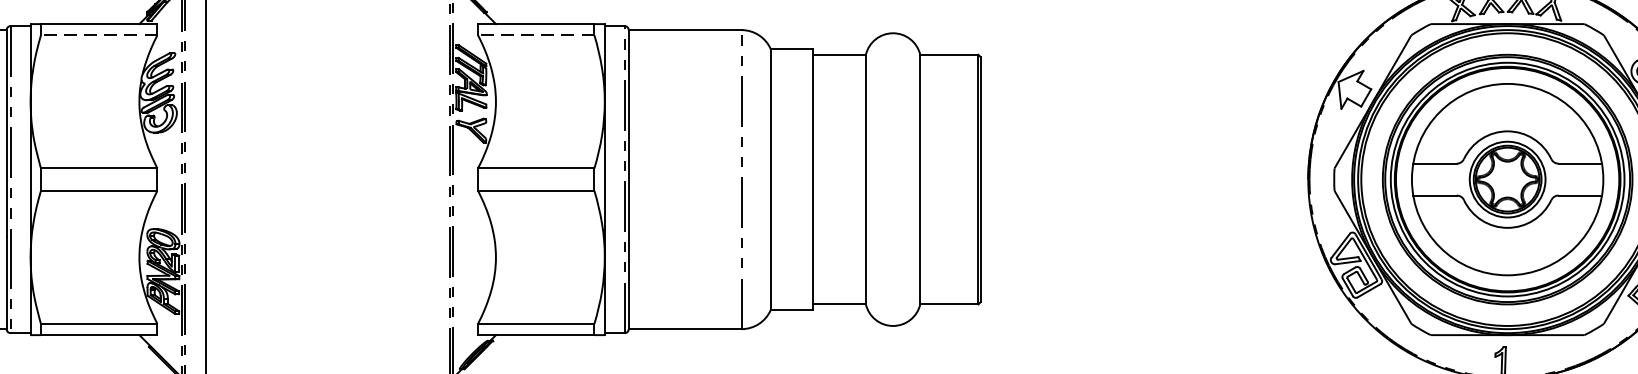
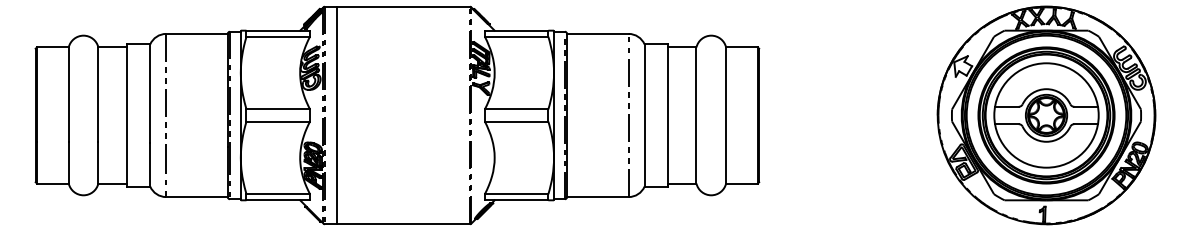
line: (99, 34) -> (278, 36), dashed -> solid
line: (535, 34) -> (516, 36), dashed -> solid

